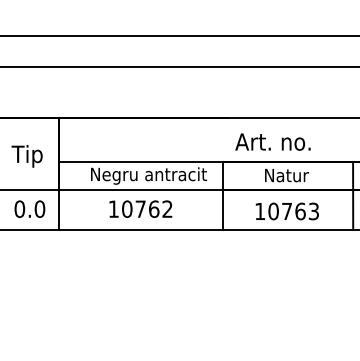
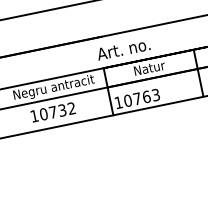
text: (272, 141) -> (123, 49), moved
text: (154, 208) -> (62, 109), 10762 -> 10732
text: (286, 211) -> (136, 98), moved

